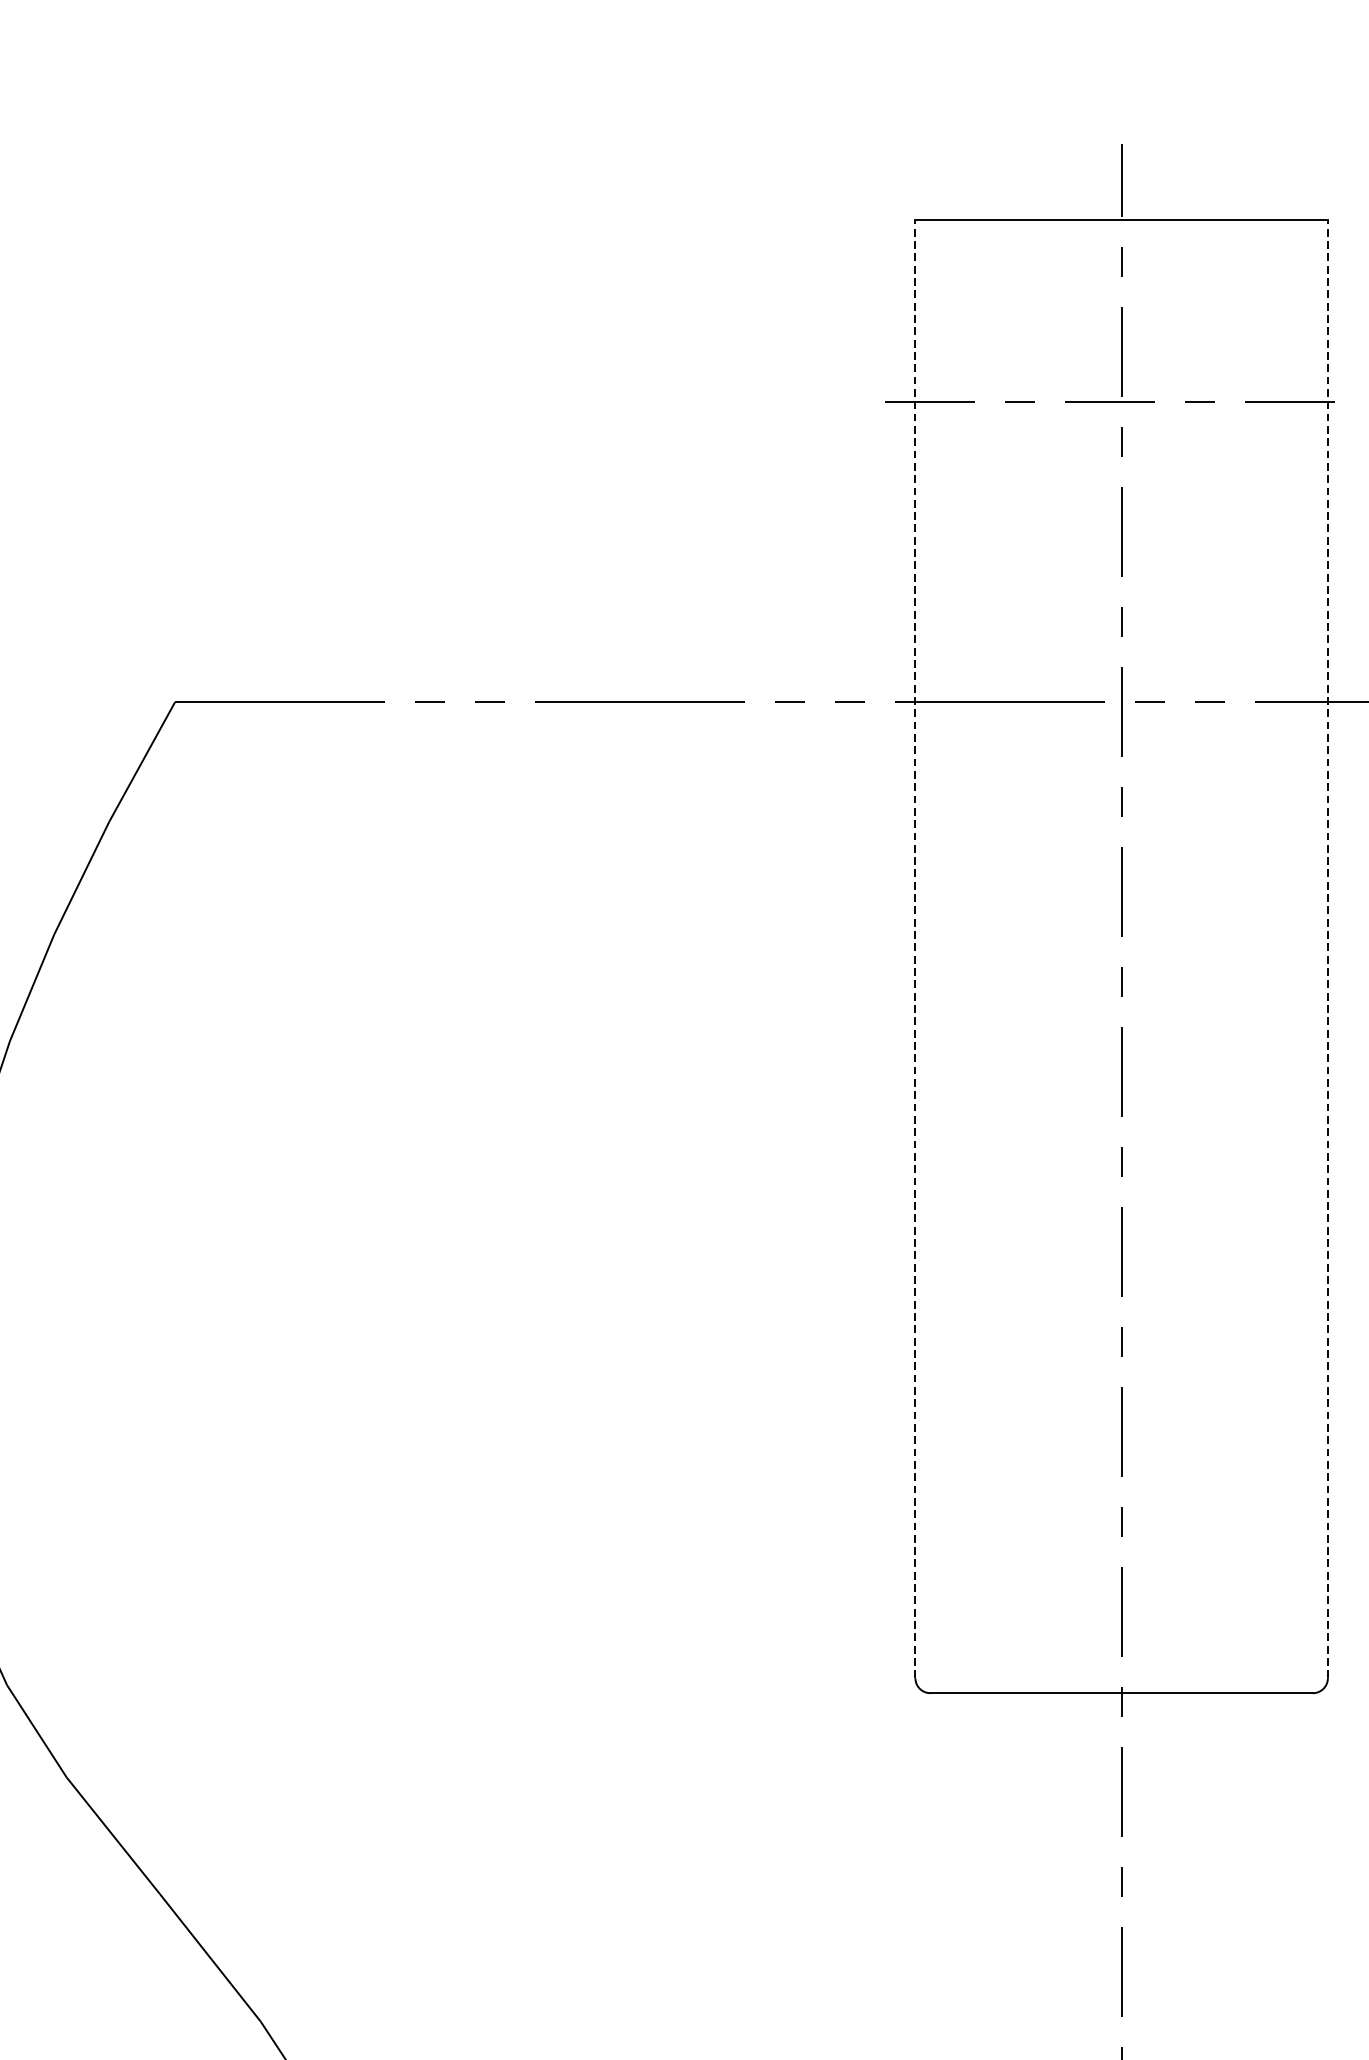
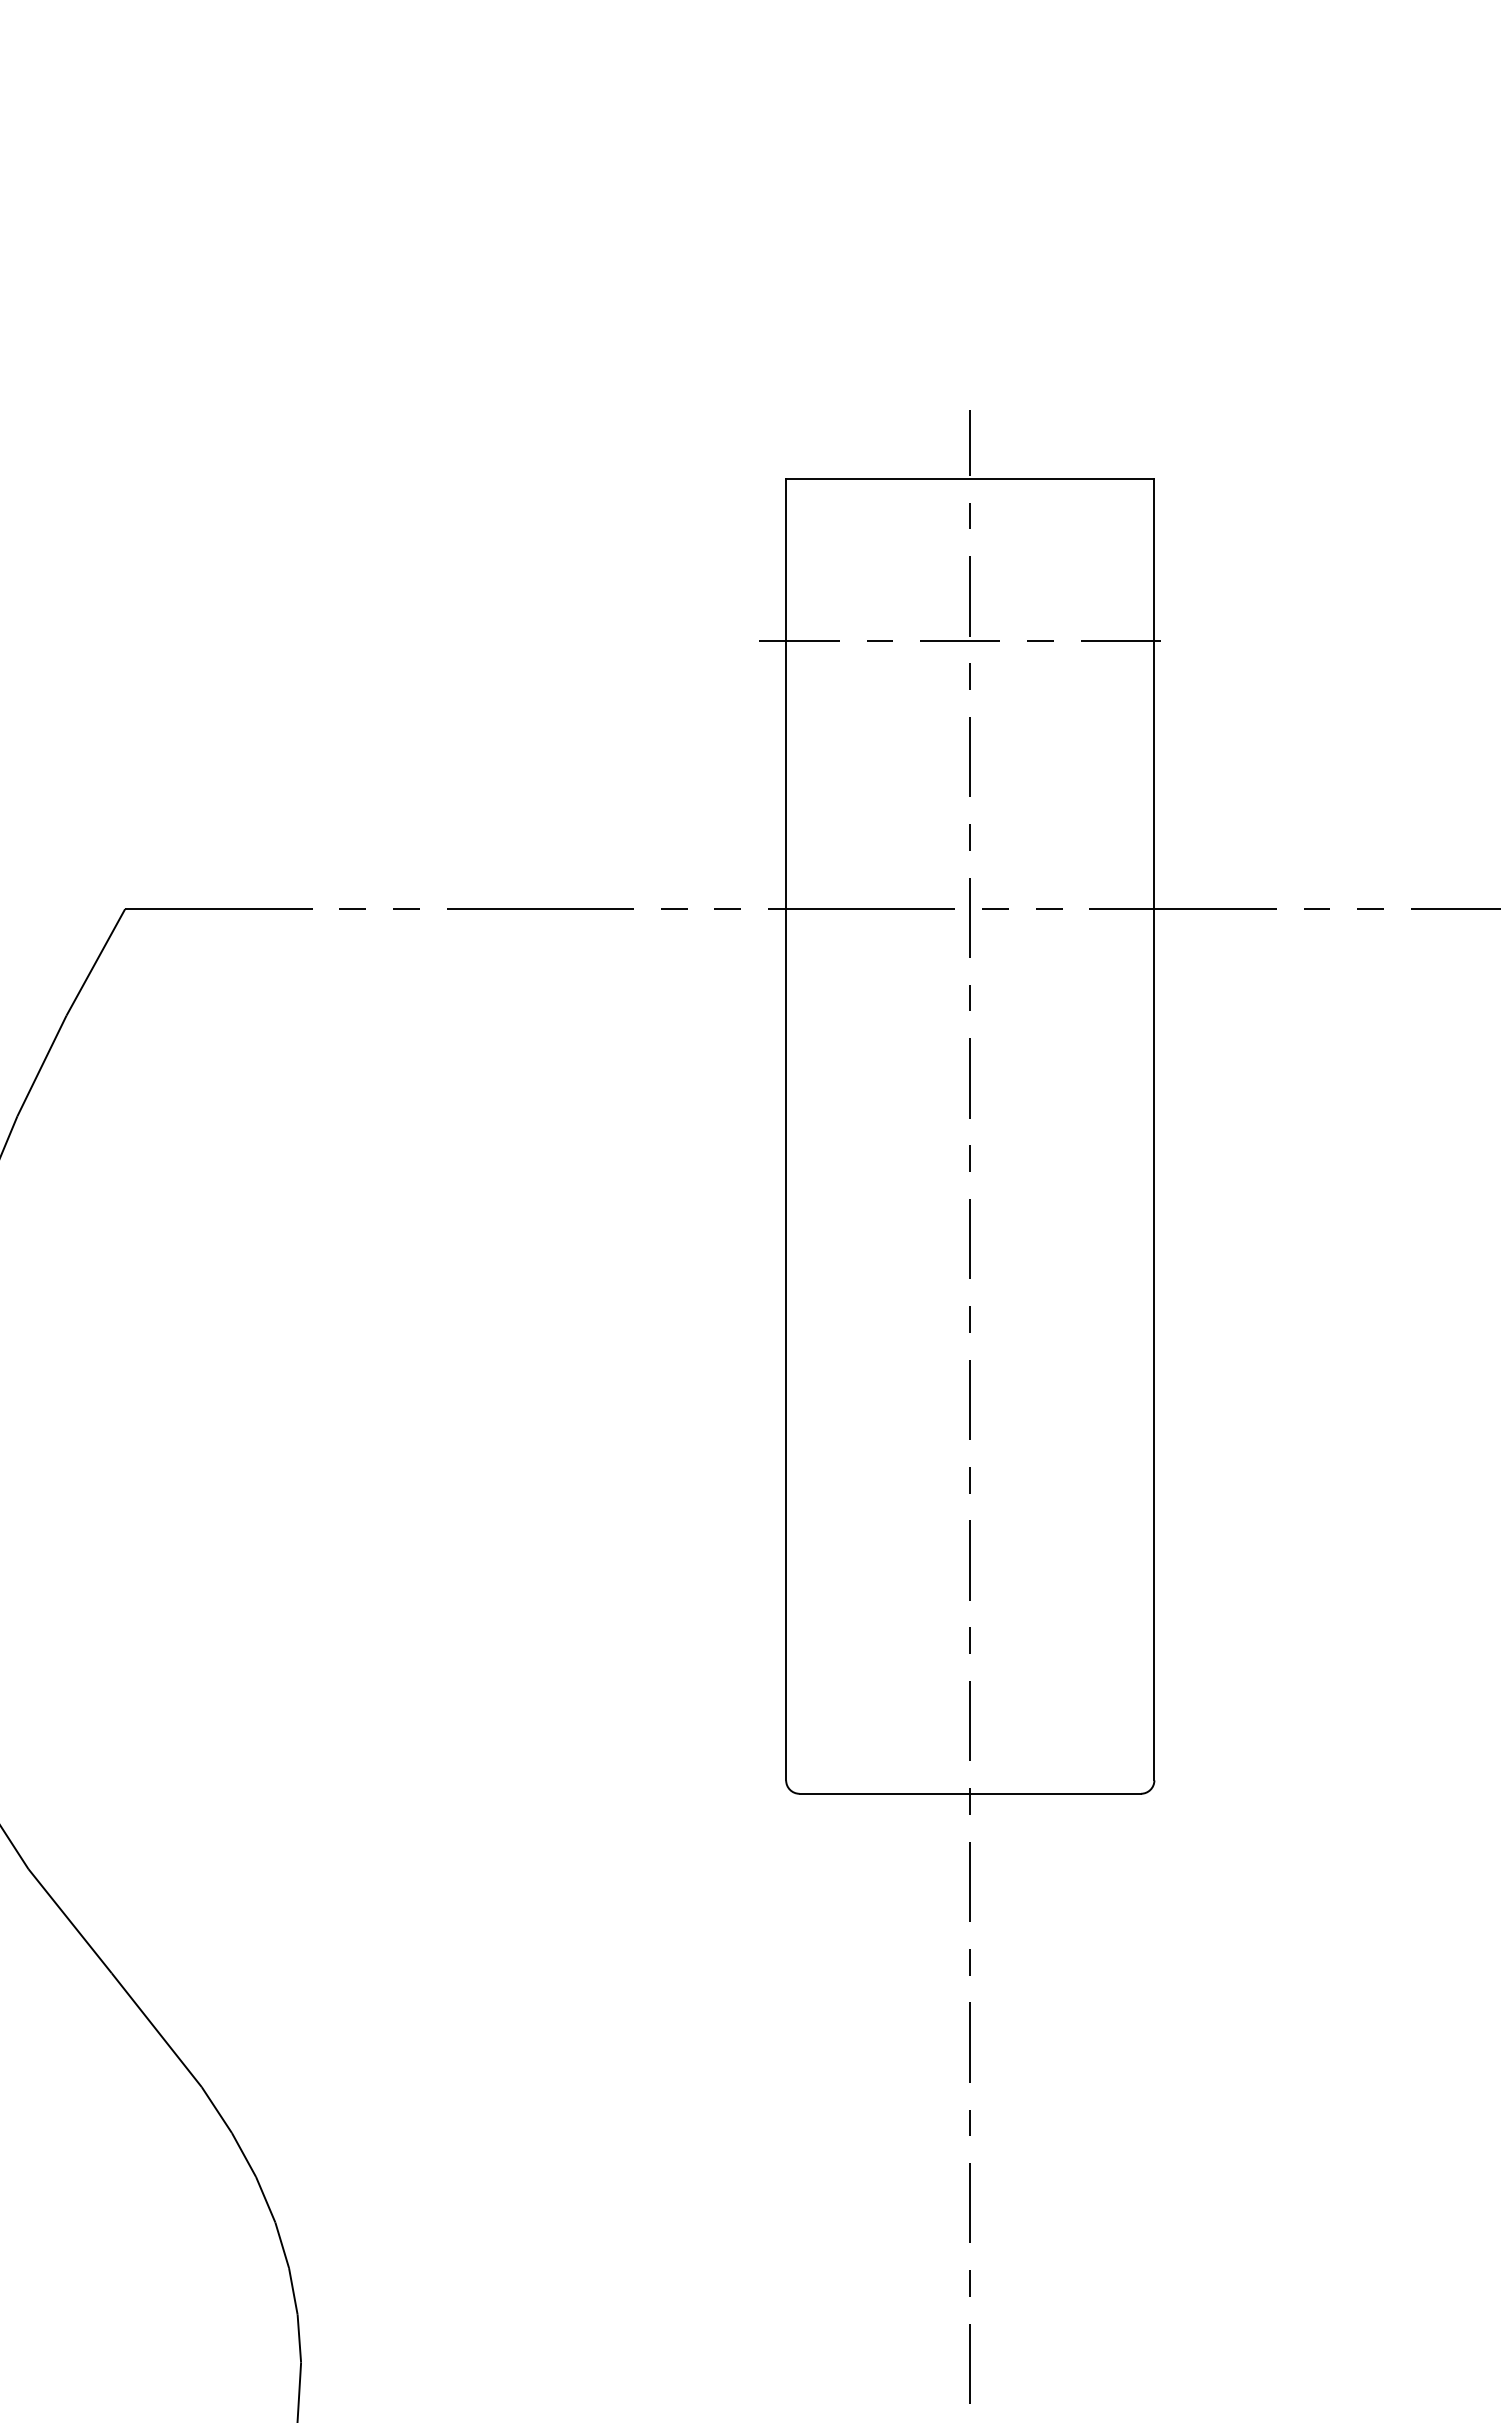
line: (915, 949) -> (786, 1129), dashed -> solid
line: (1327, 949) -> (1154, 1129), dashed -> solid

